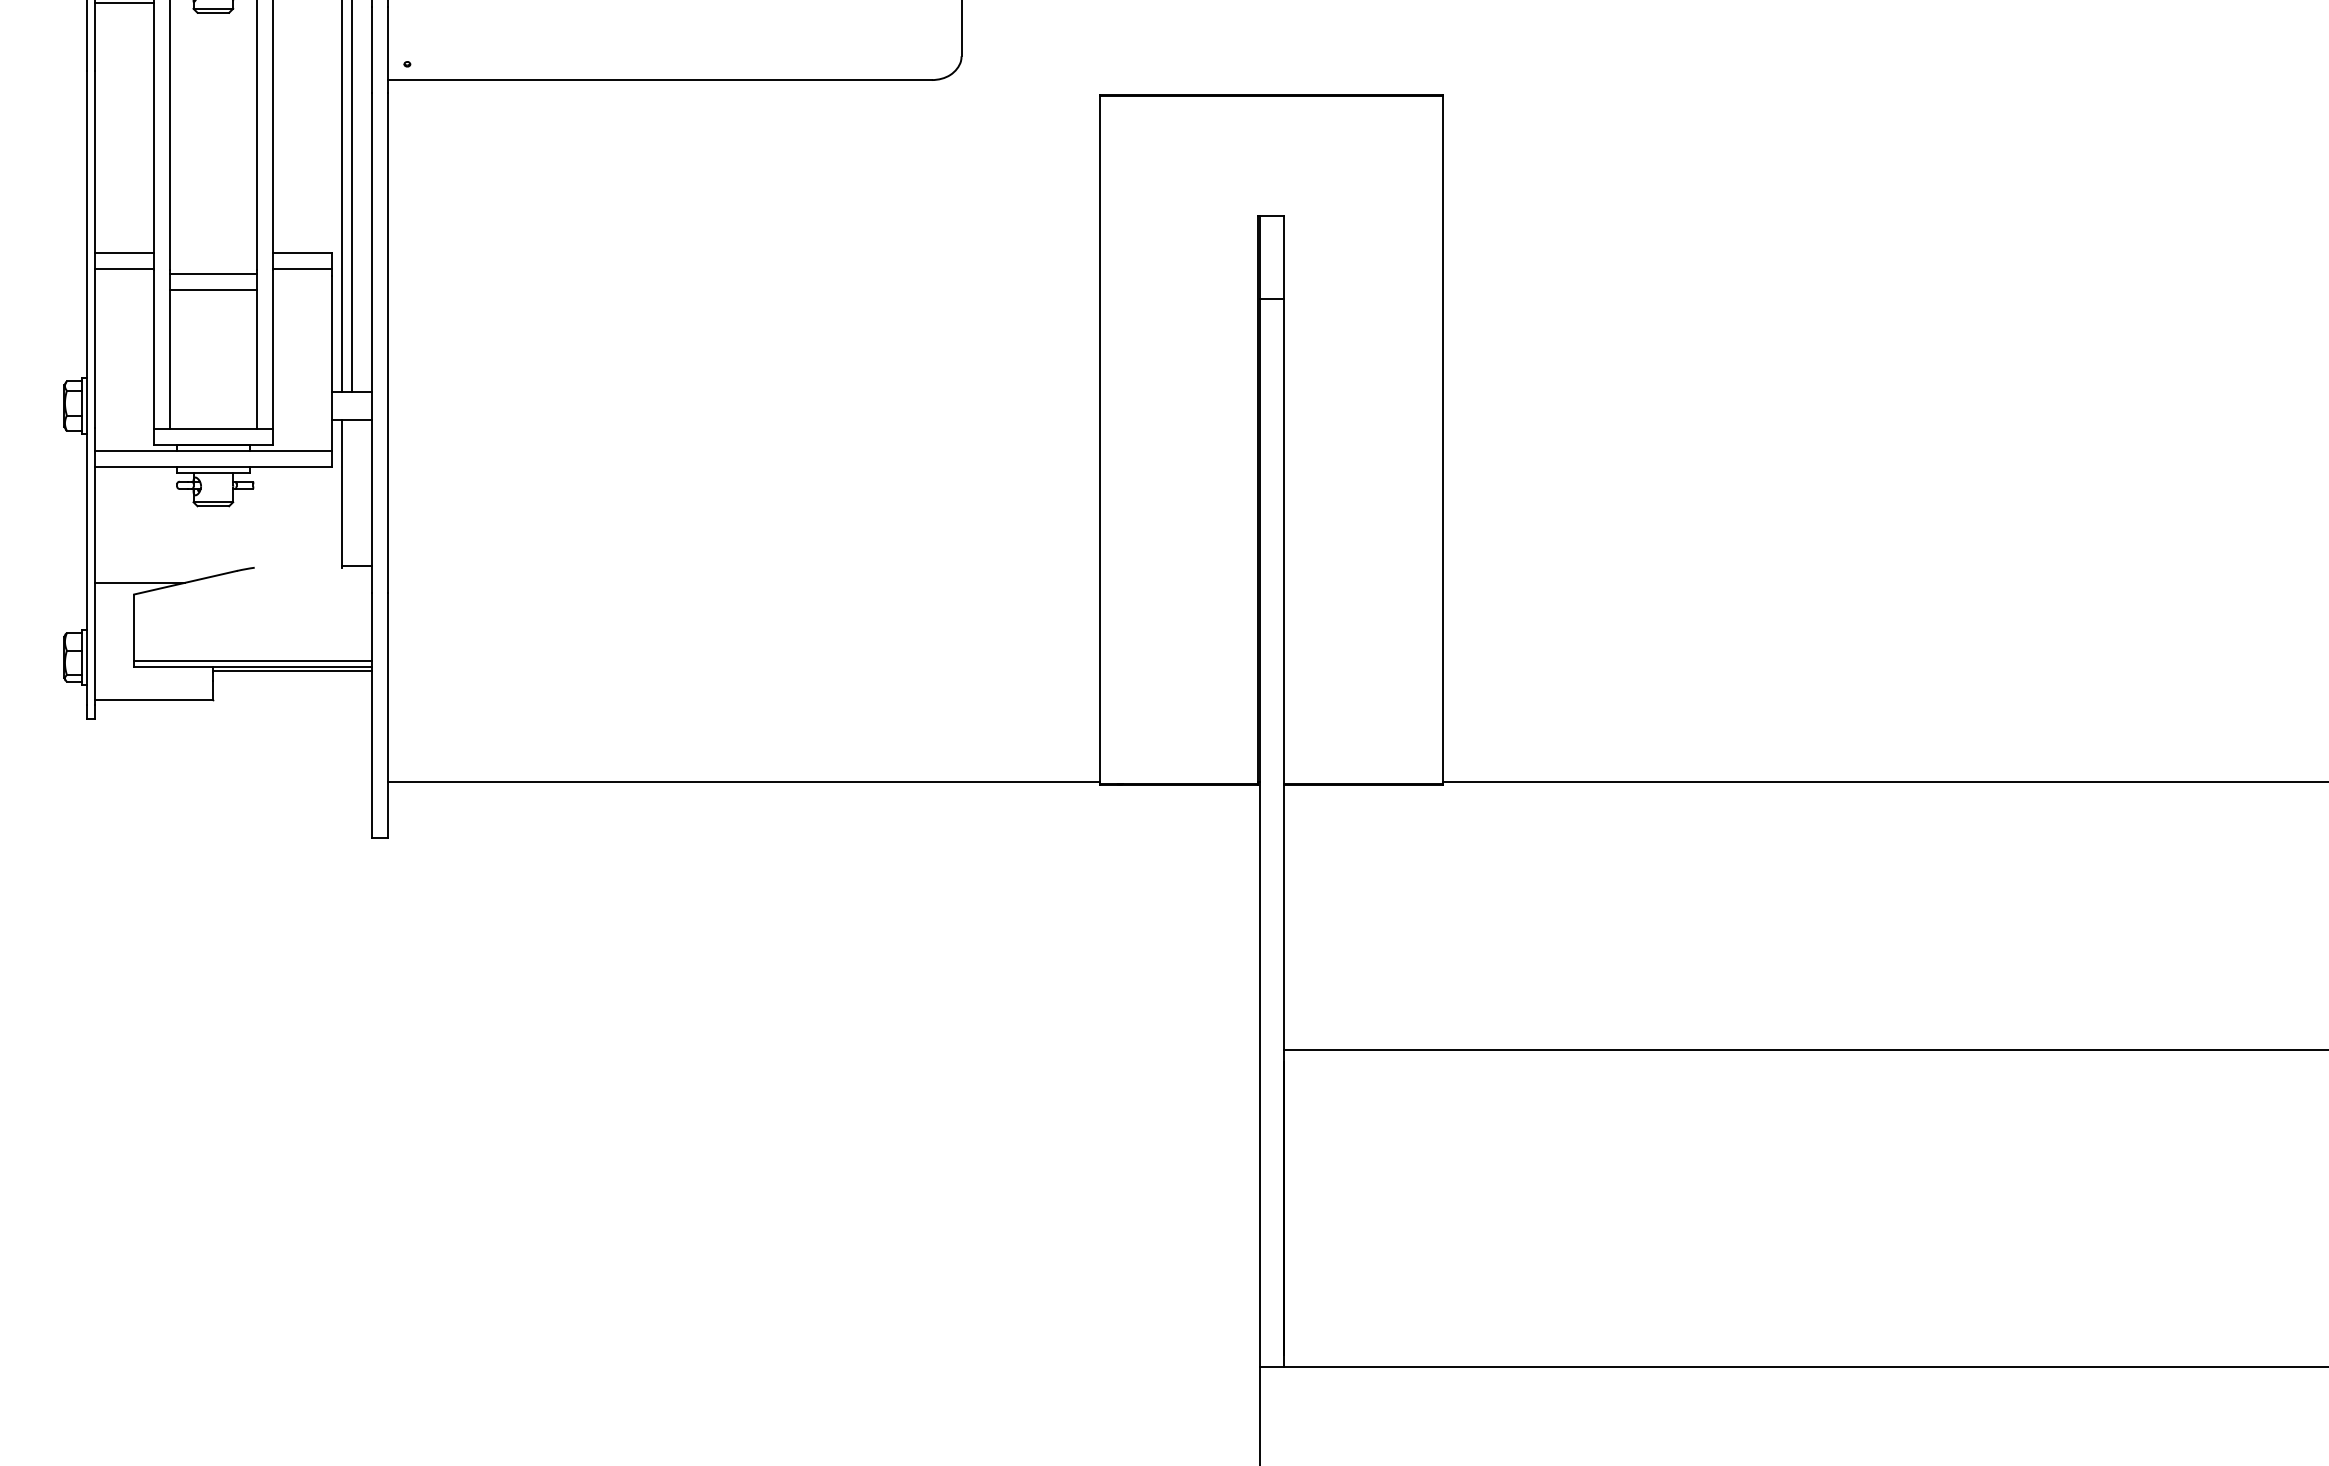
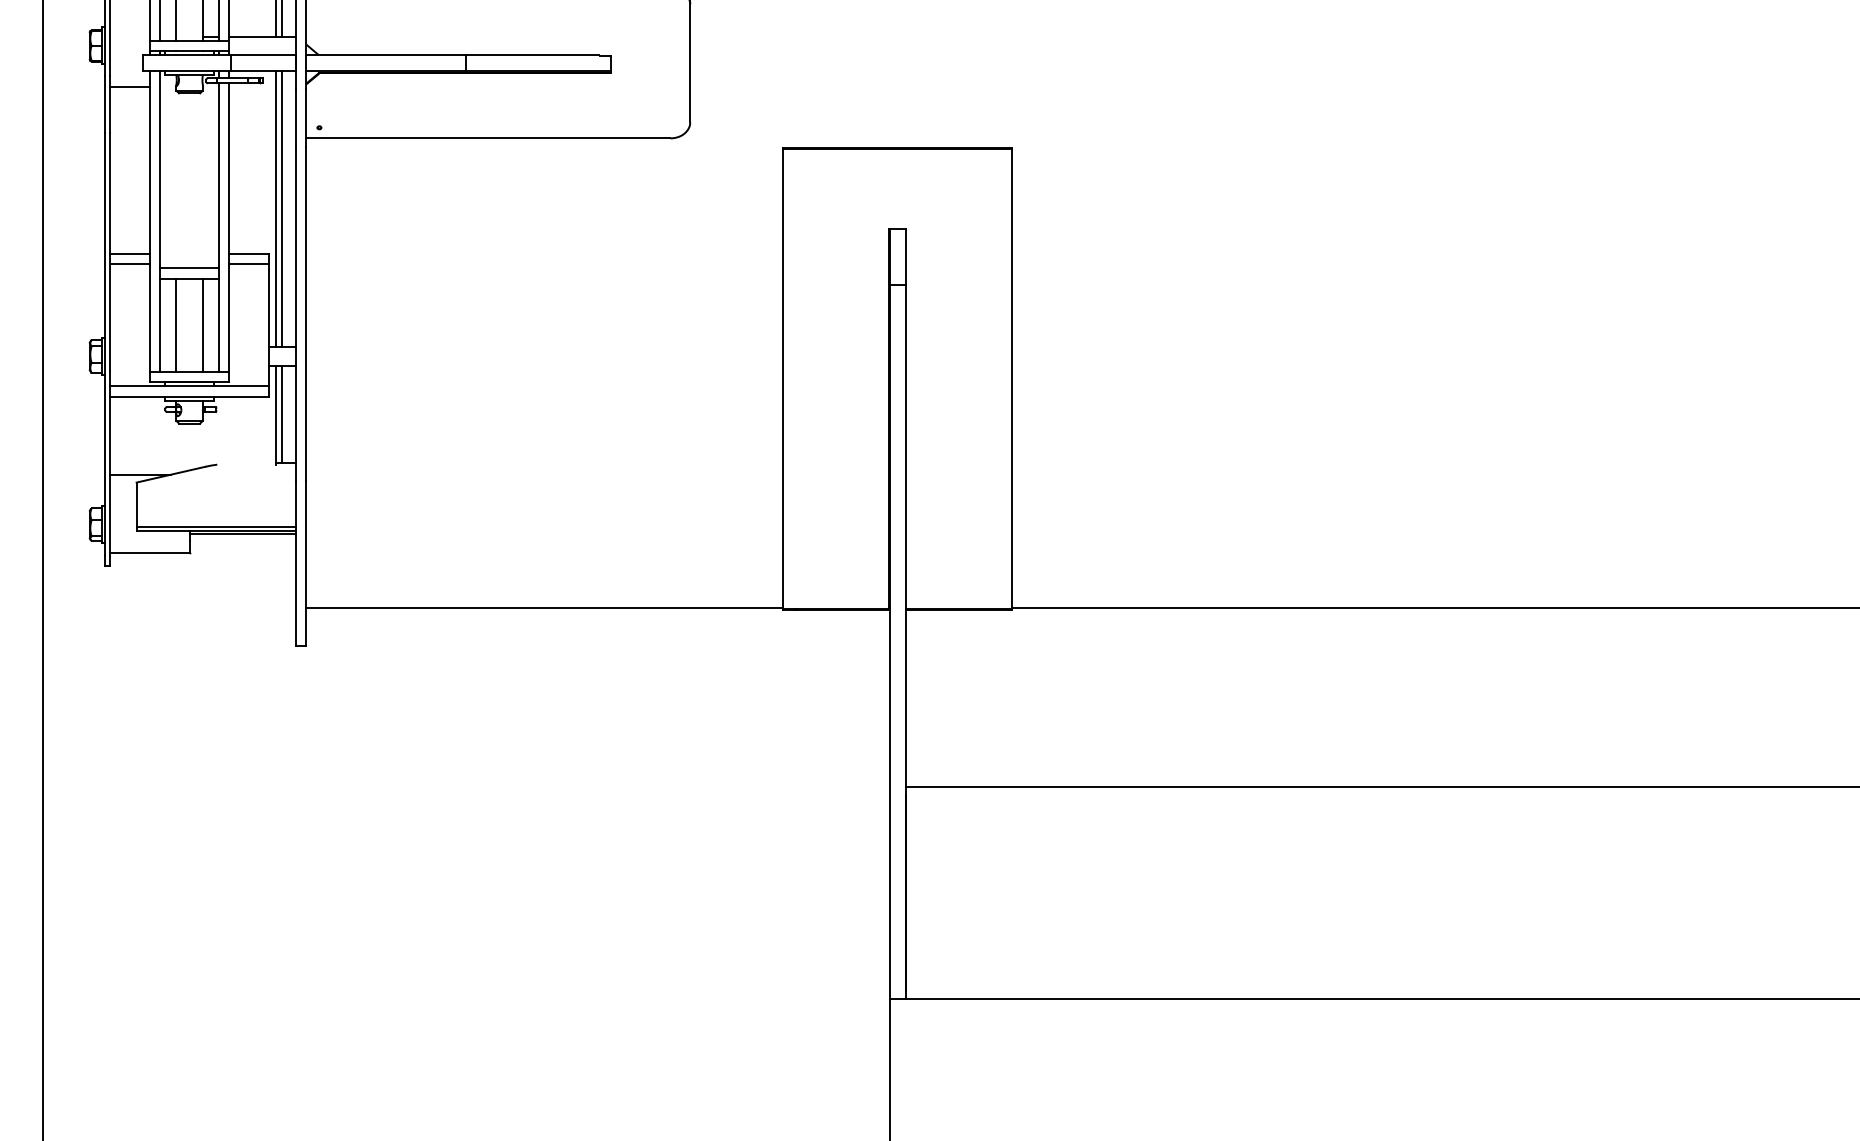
line: (193, 359) -> (176, 325), added
line: (232, 359) -> (202, 325), added
line: (352, 492) -> (282, 414), added

